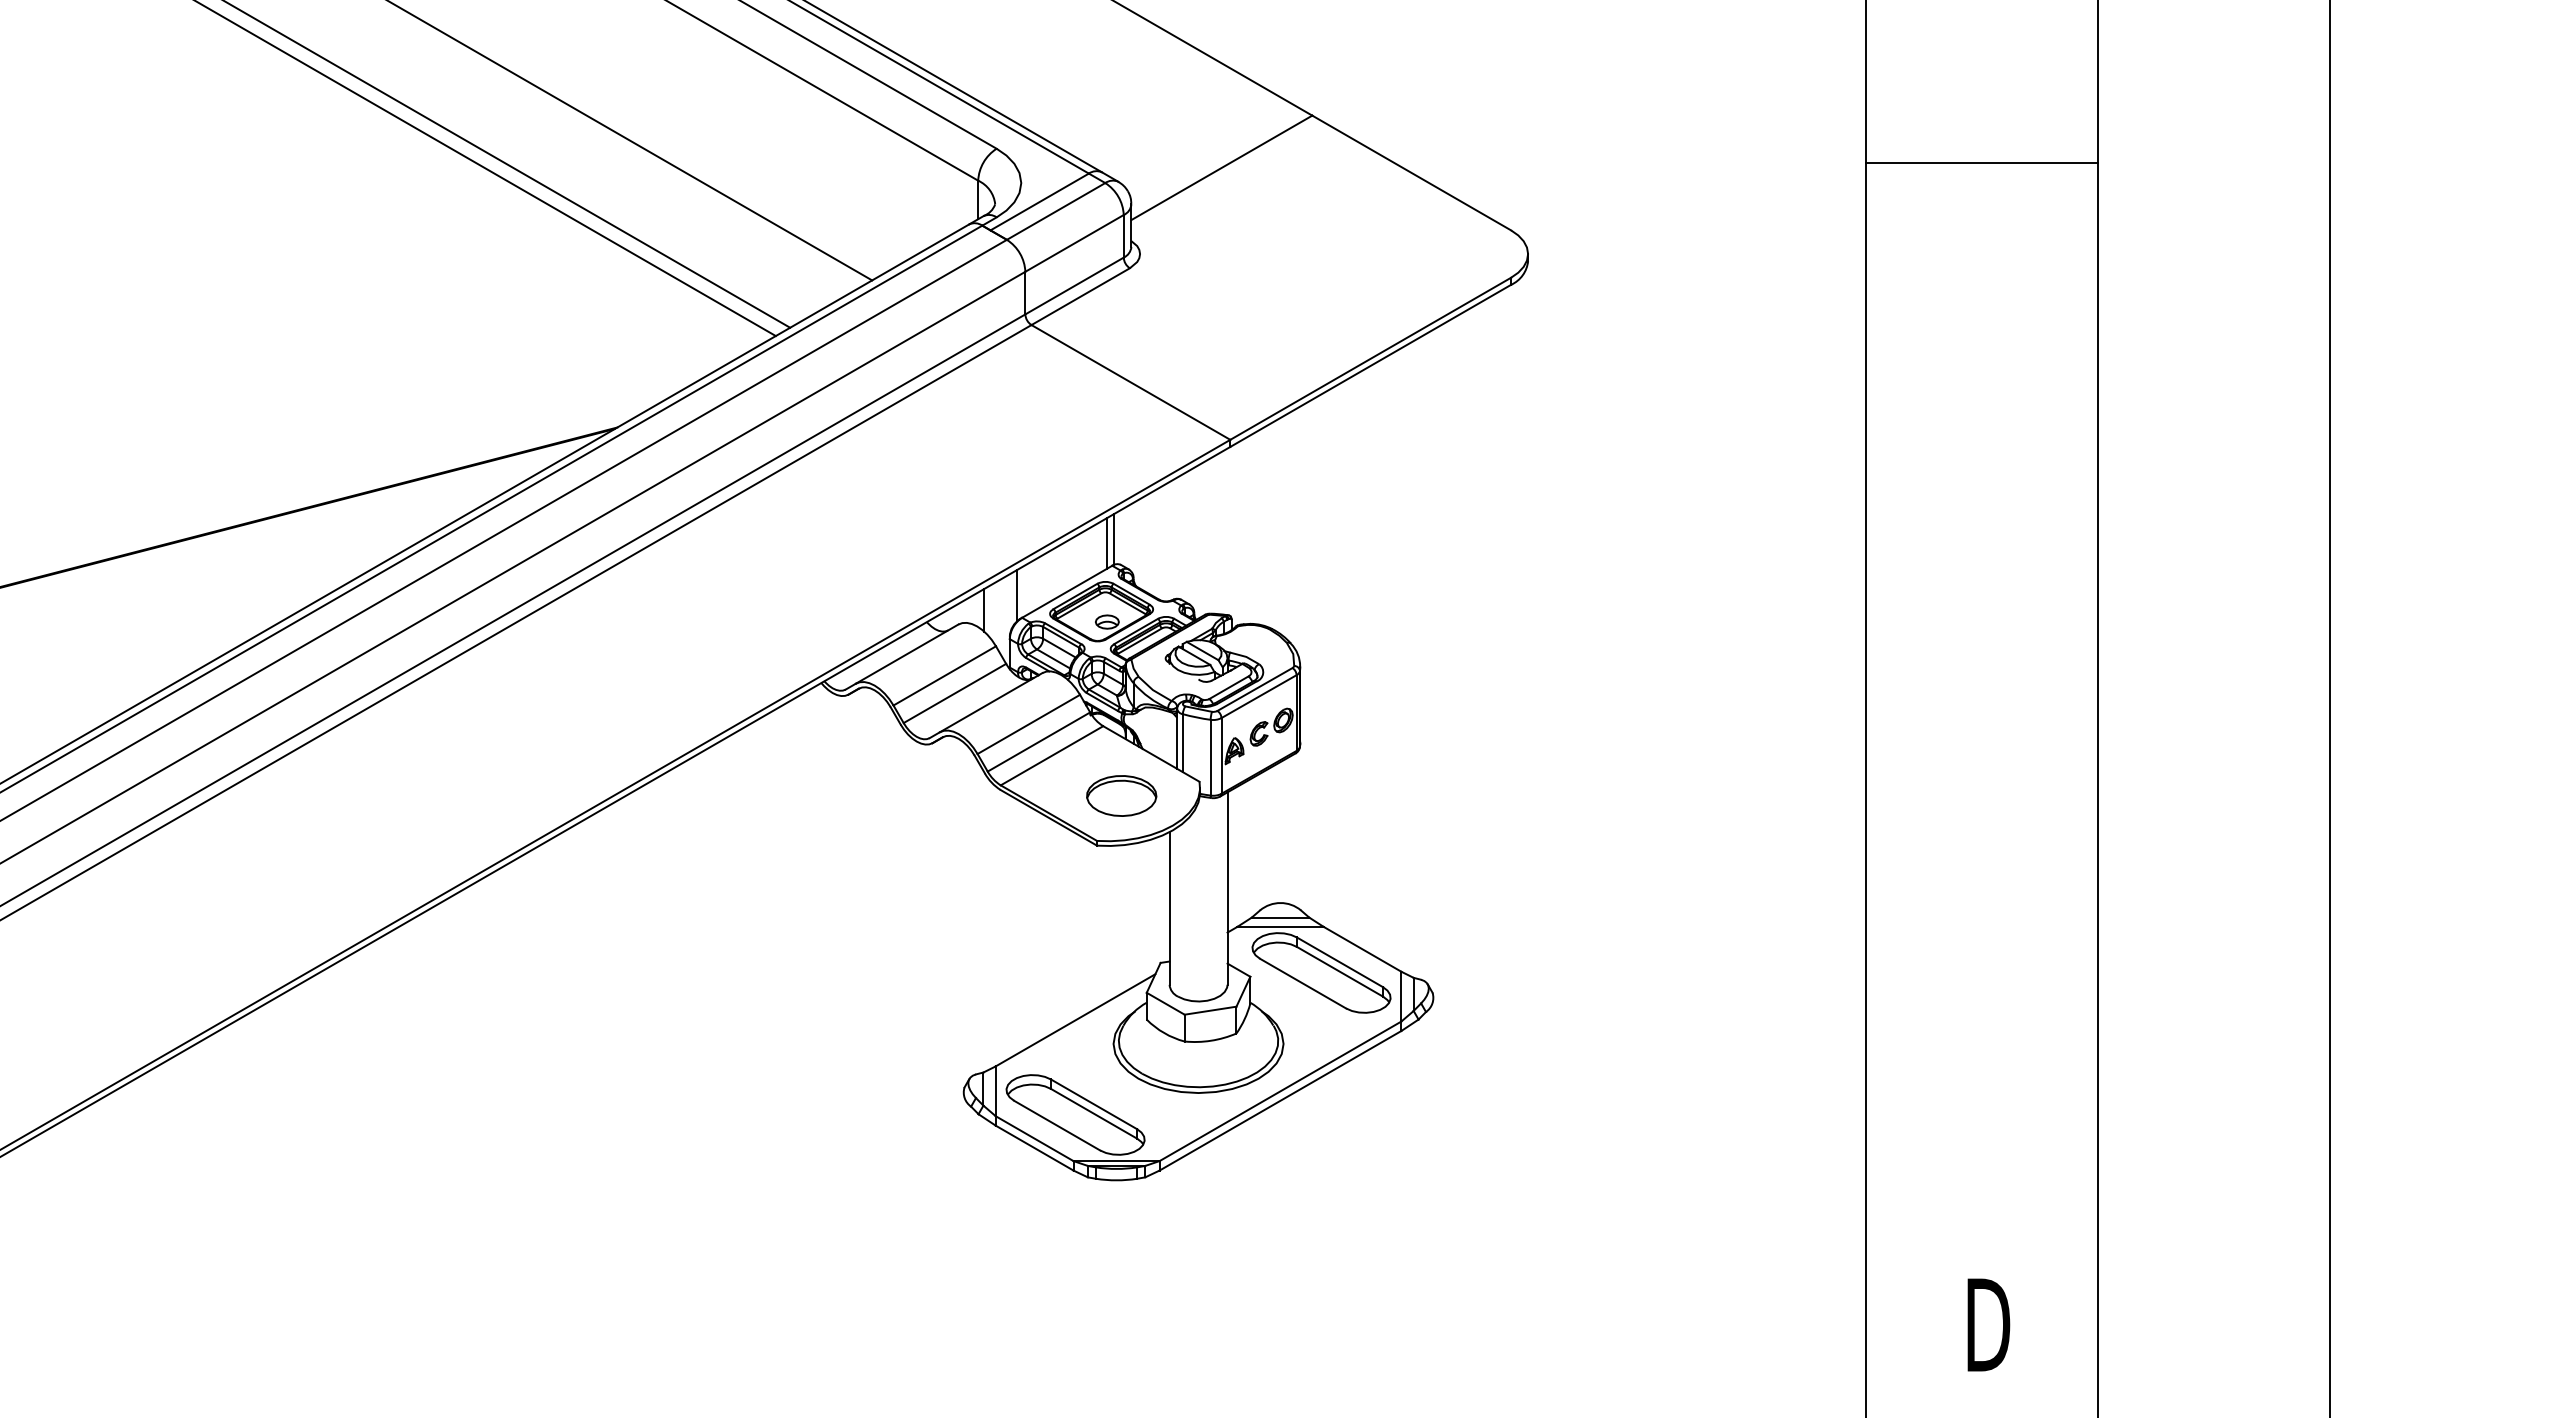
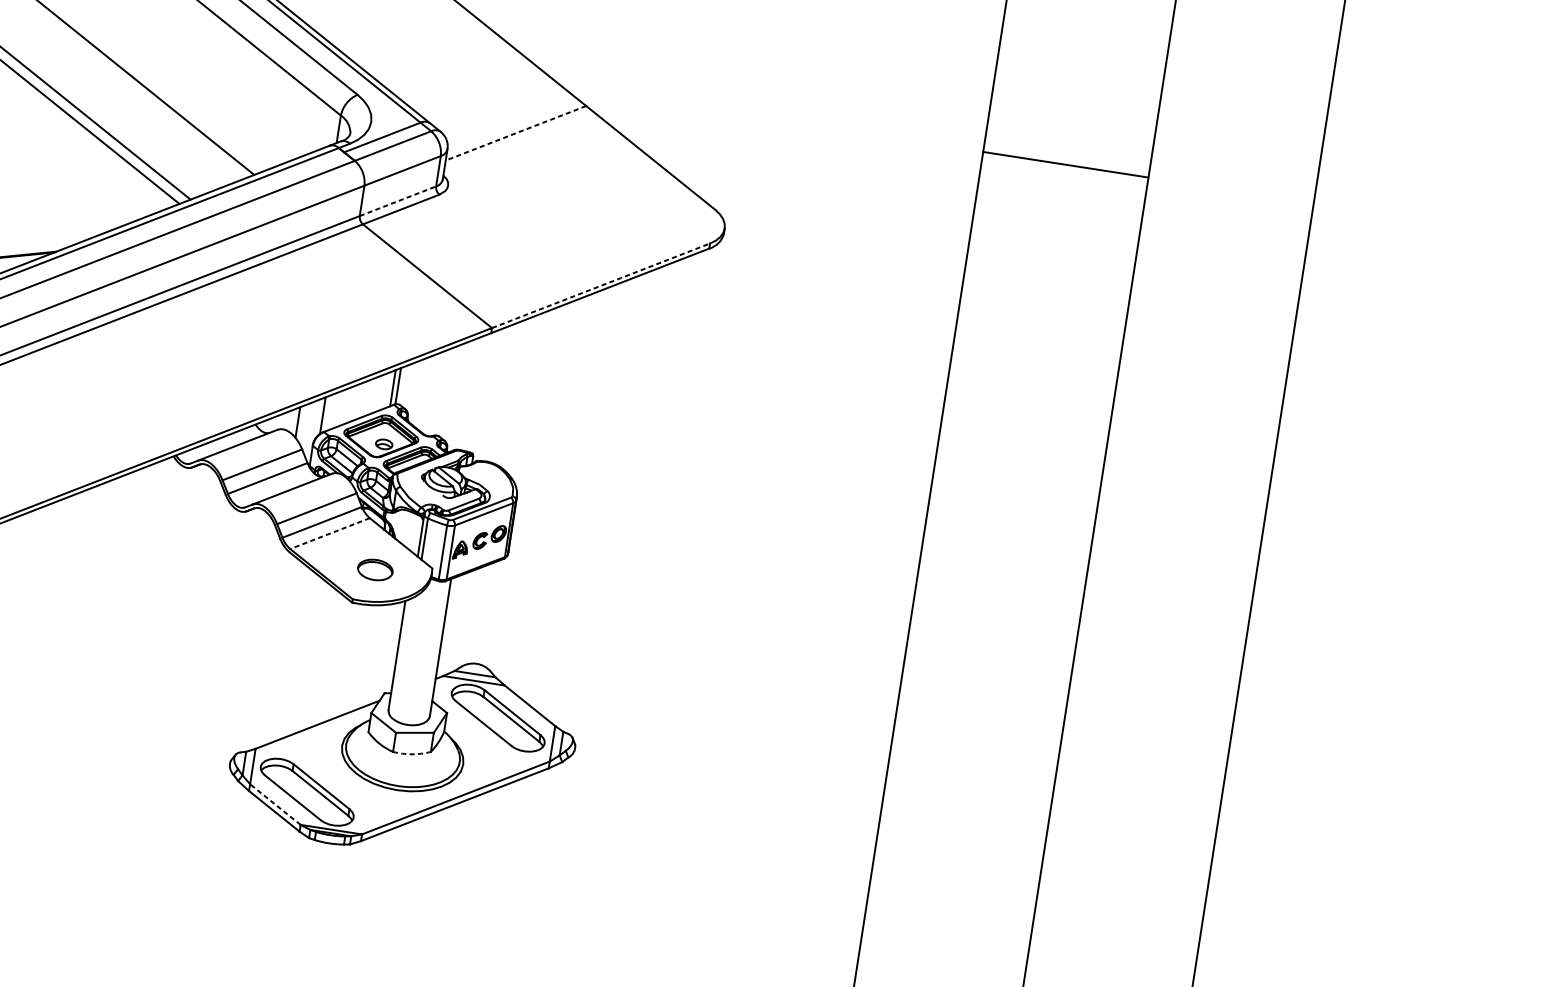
line: (1981, 163) -> (1065, 164), moved
line: (1221, 168) -> (515, 133), solid -> dashed
line: (1074, 286) -> (397, 201), solid -> dashed
line: (1371, 358) -> (601, 285), solid -> dashed
line: (1051, 756) -> (329, 534), solid -> dashed
part: (1121, 795) -> (375, 569), size x0.7
arc: (1211, 1040) -> (412, 754), solid -> dashed
line: (1034, 1138) -> (275, 804), solid -> dashed

